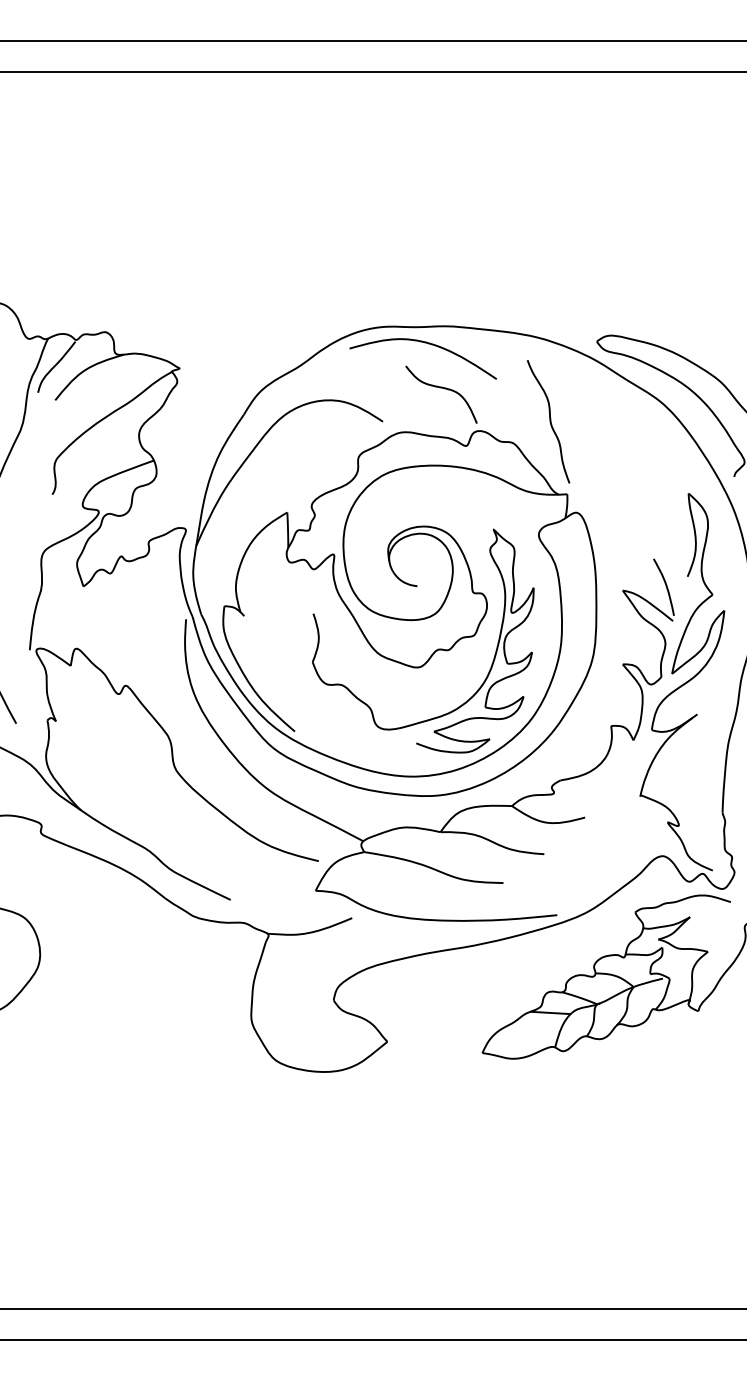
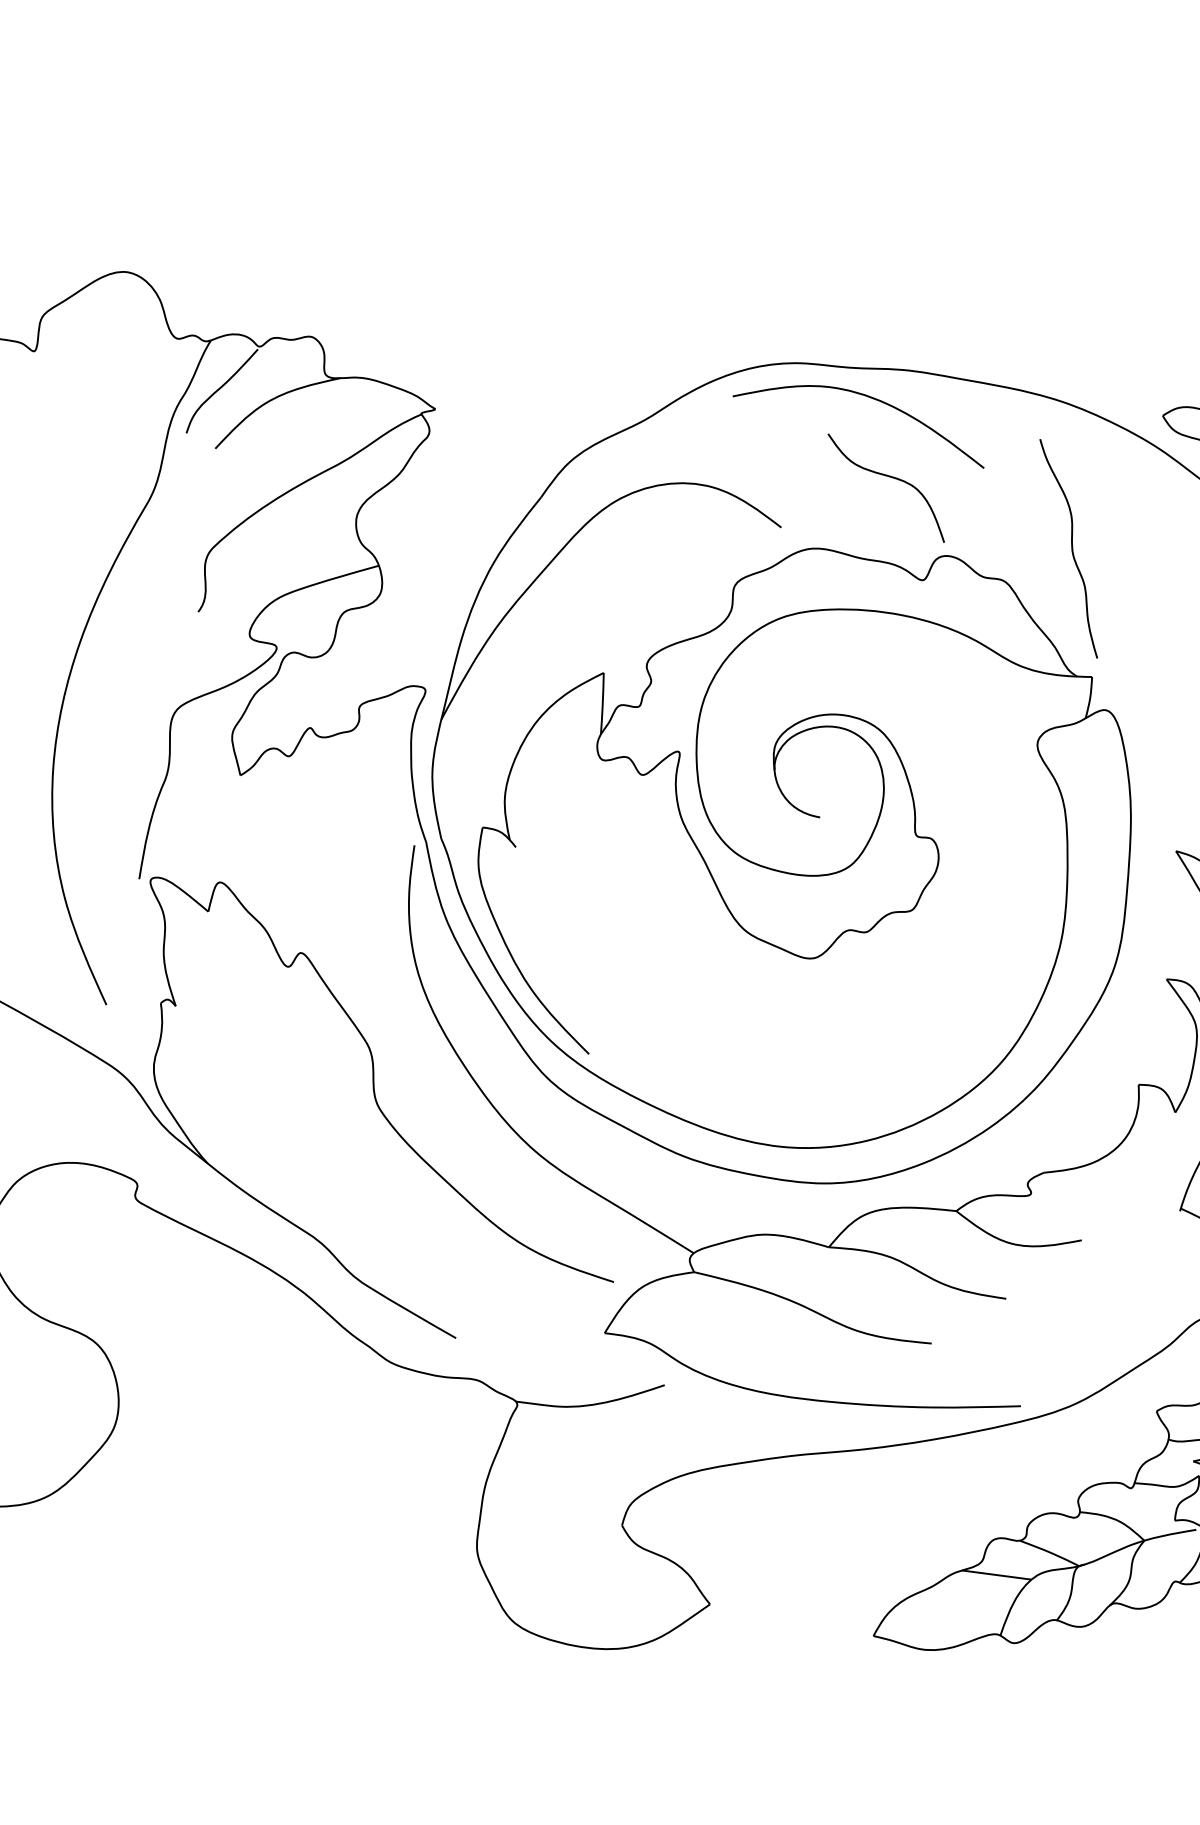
part: (490, 666) -> (936, 966), removed

